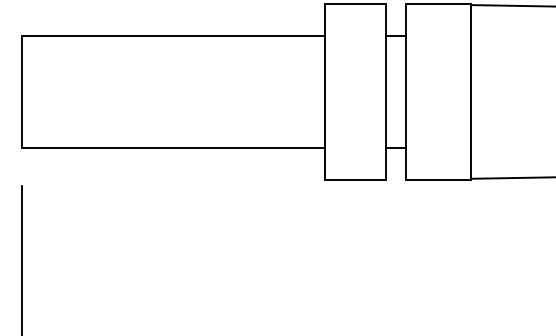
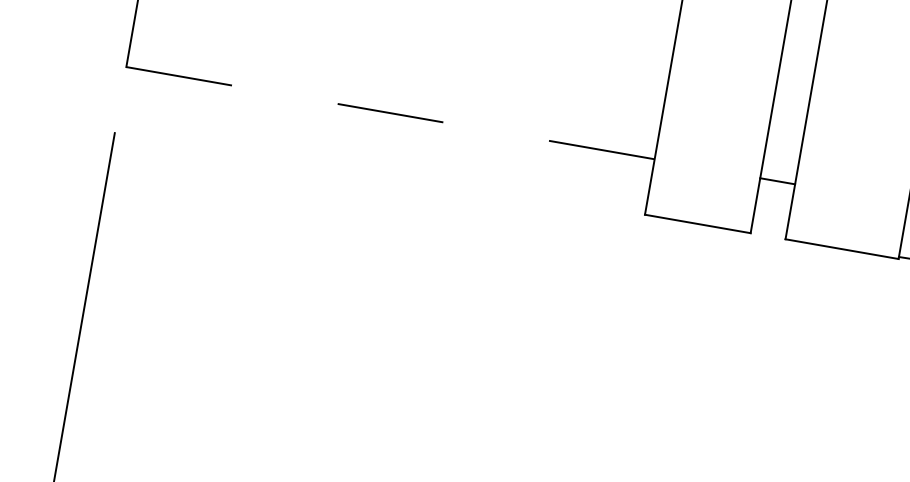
line: (173, 148) -> (389, 113), solid -> dashed

